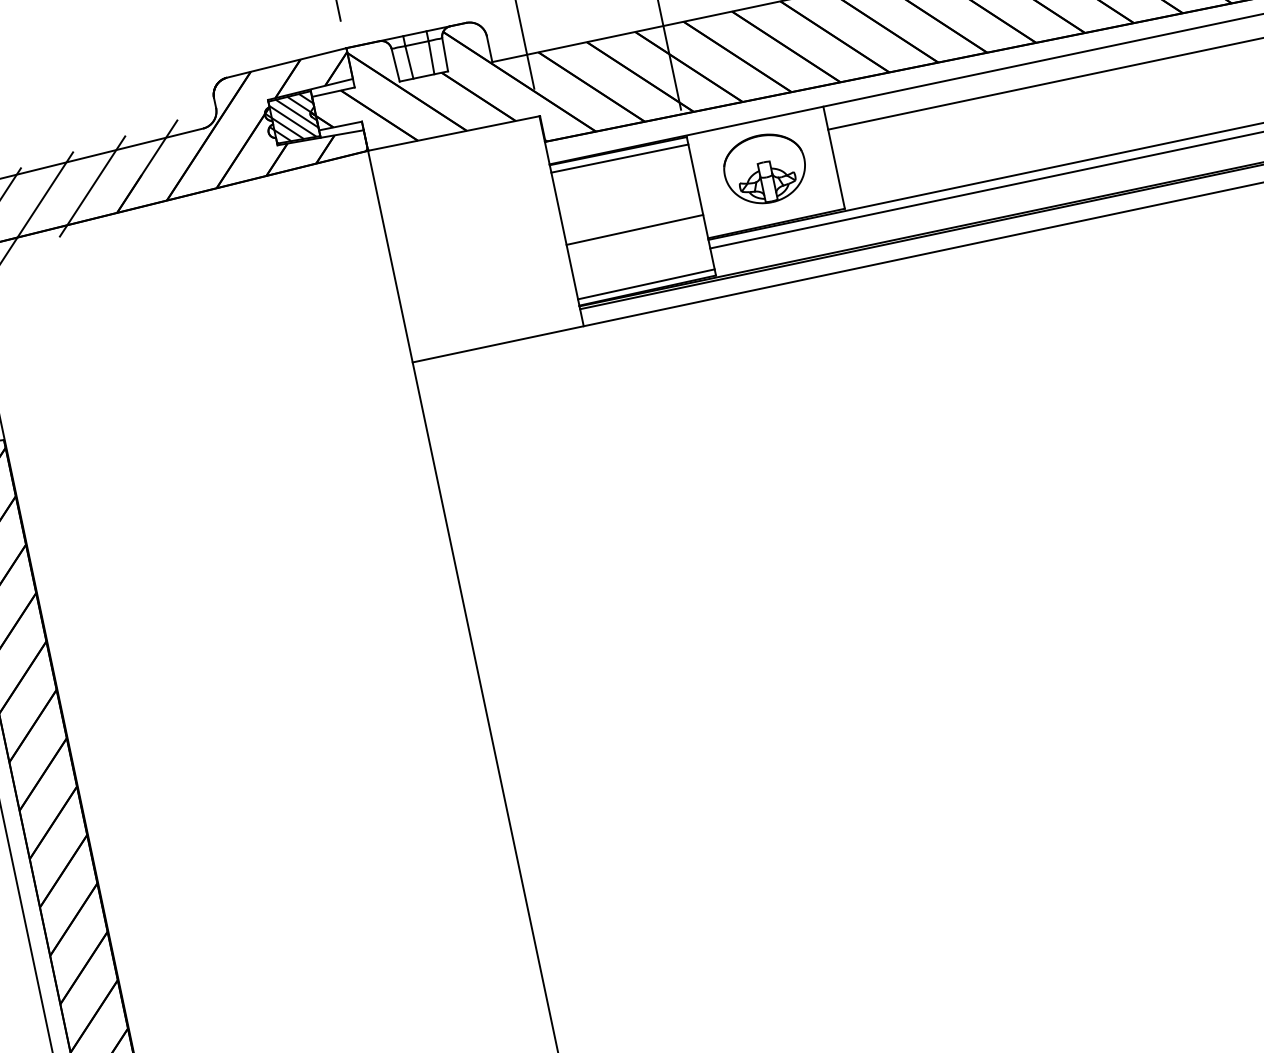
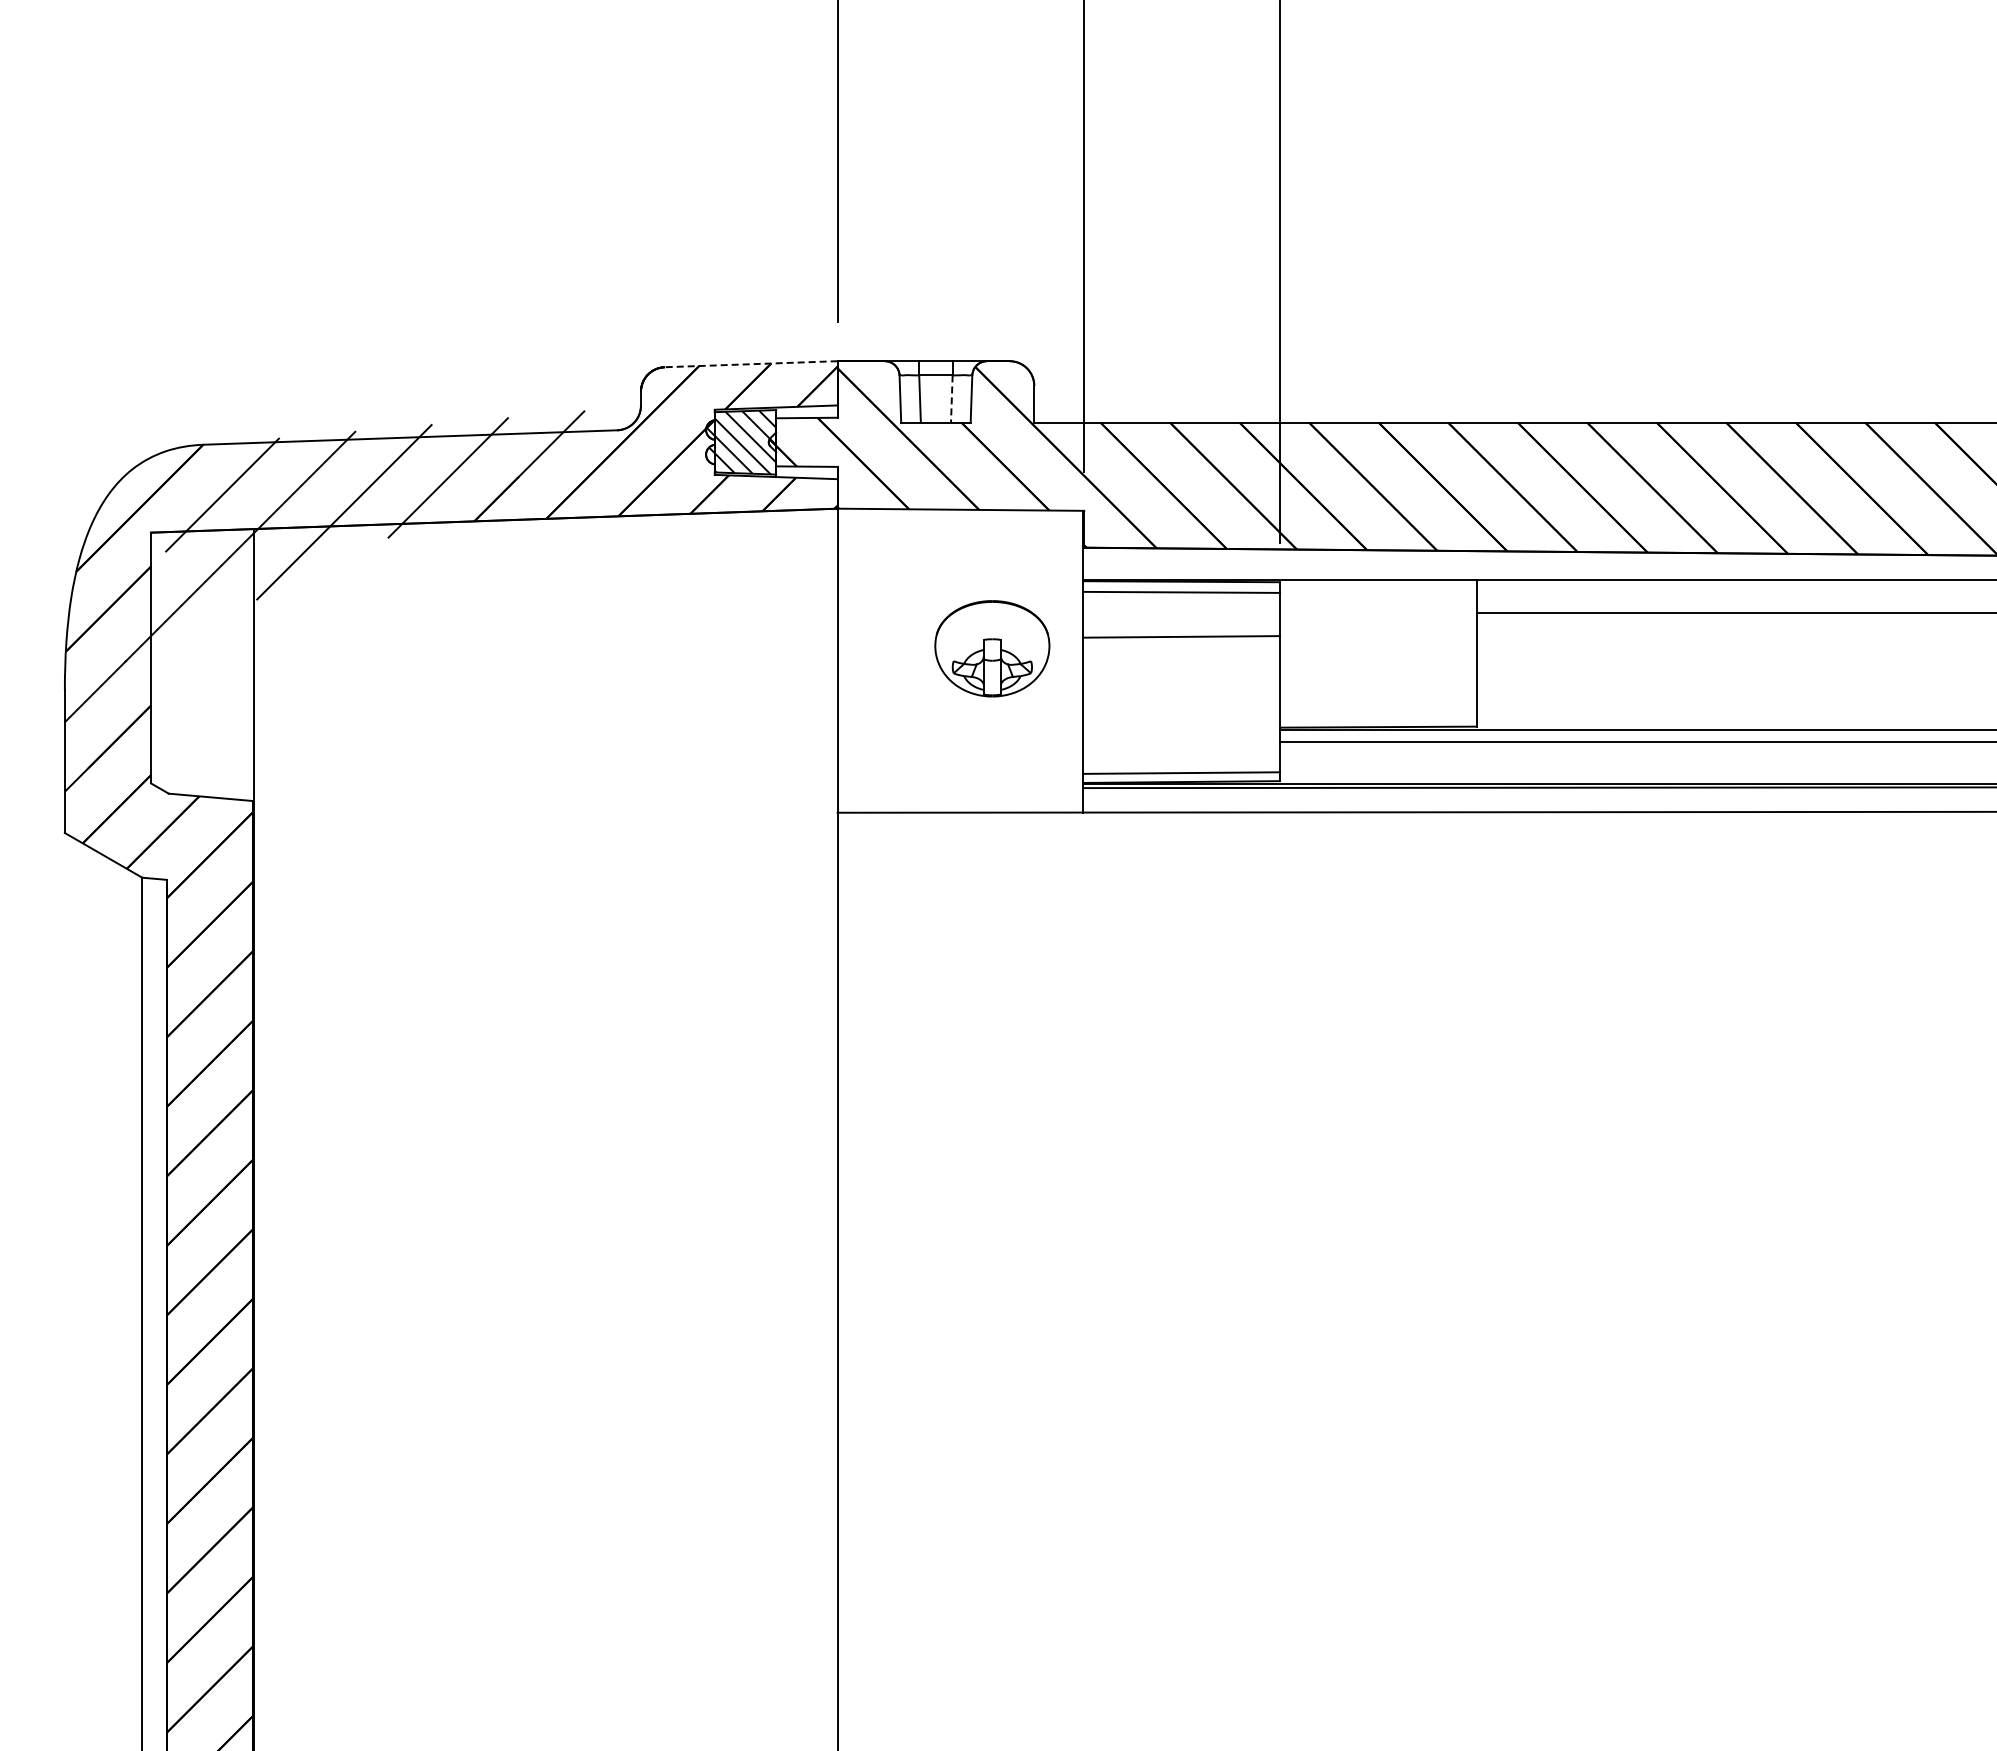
line: (431, 58) -> (951, 399), solid -> dashed
line: (287, 63) -> (751, 364), solid -> dashed
part: (765, 168) -> (992, 648), moved
line: (634, 229) -> (1181, 636), moved

